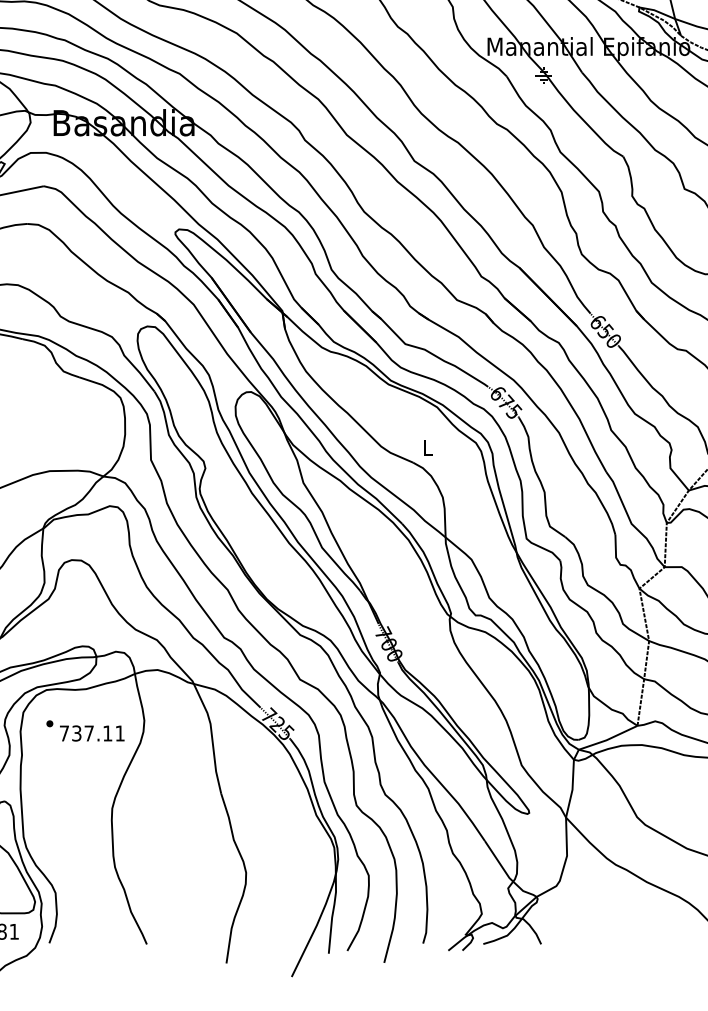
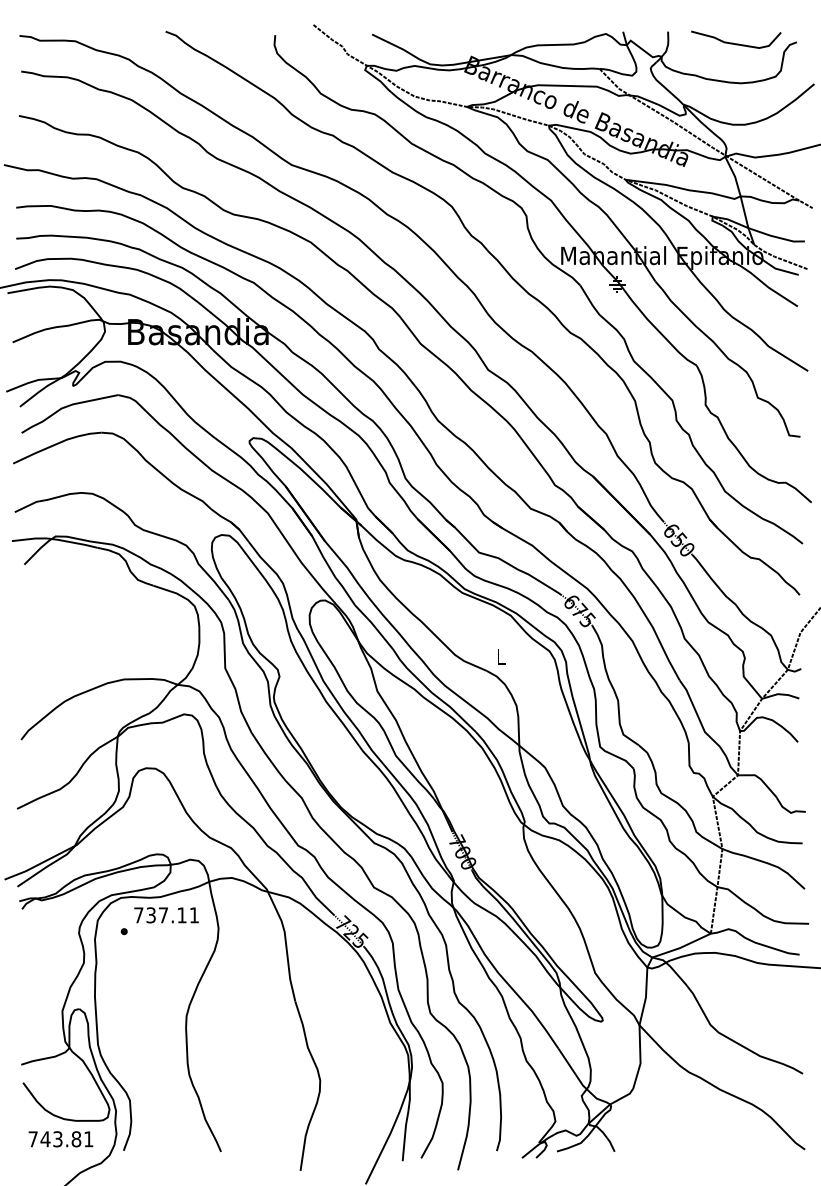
text: (92, 733) -> (166, 915), moved

